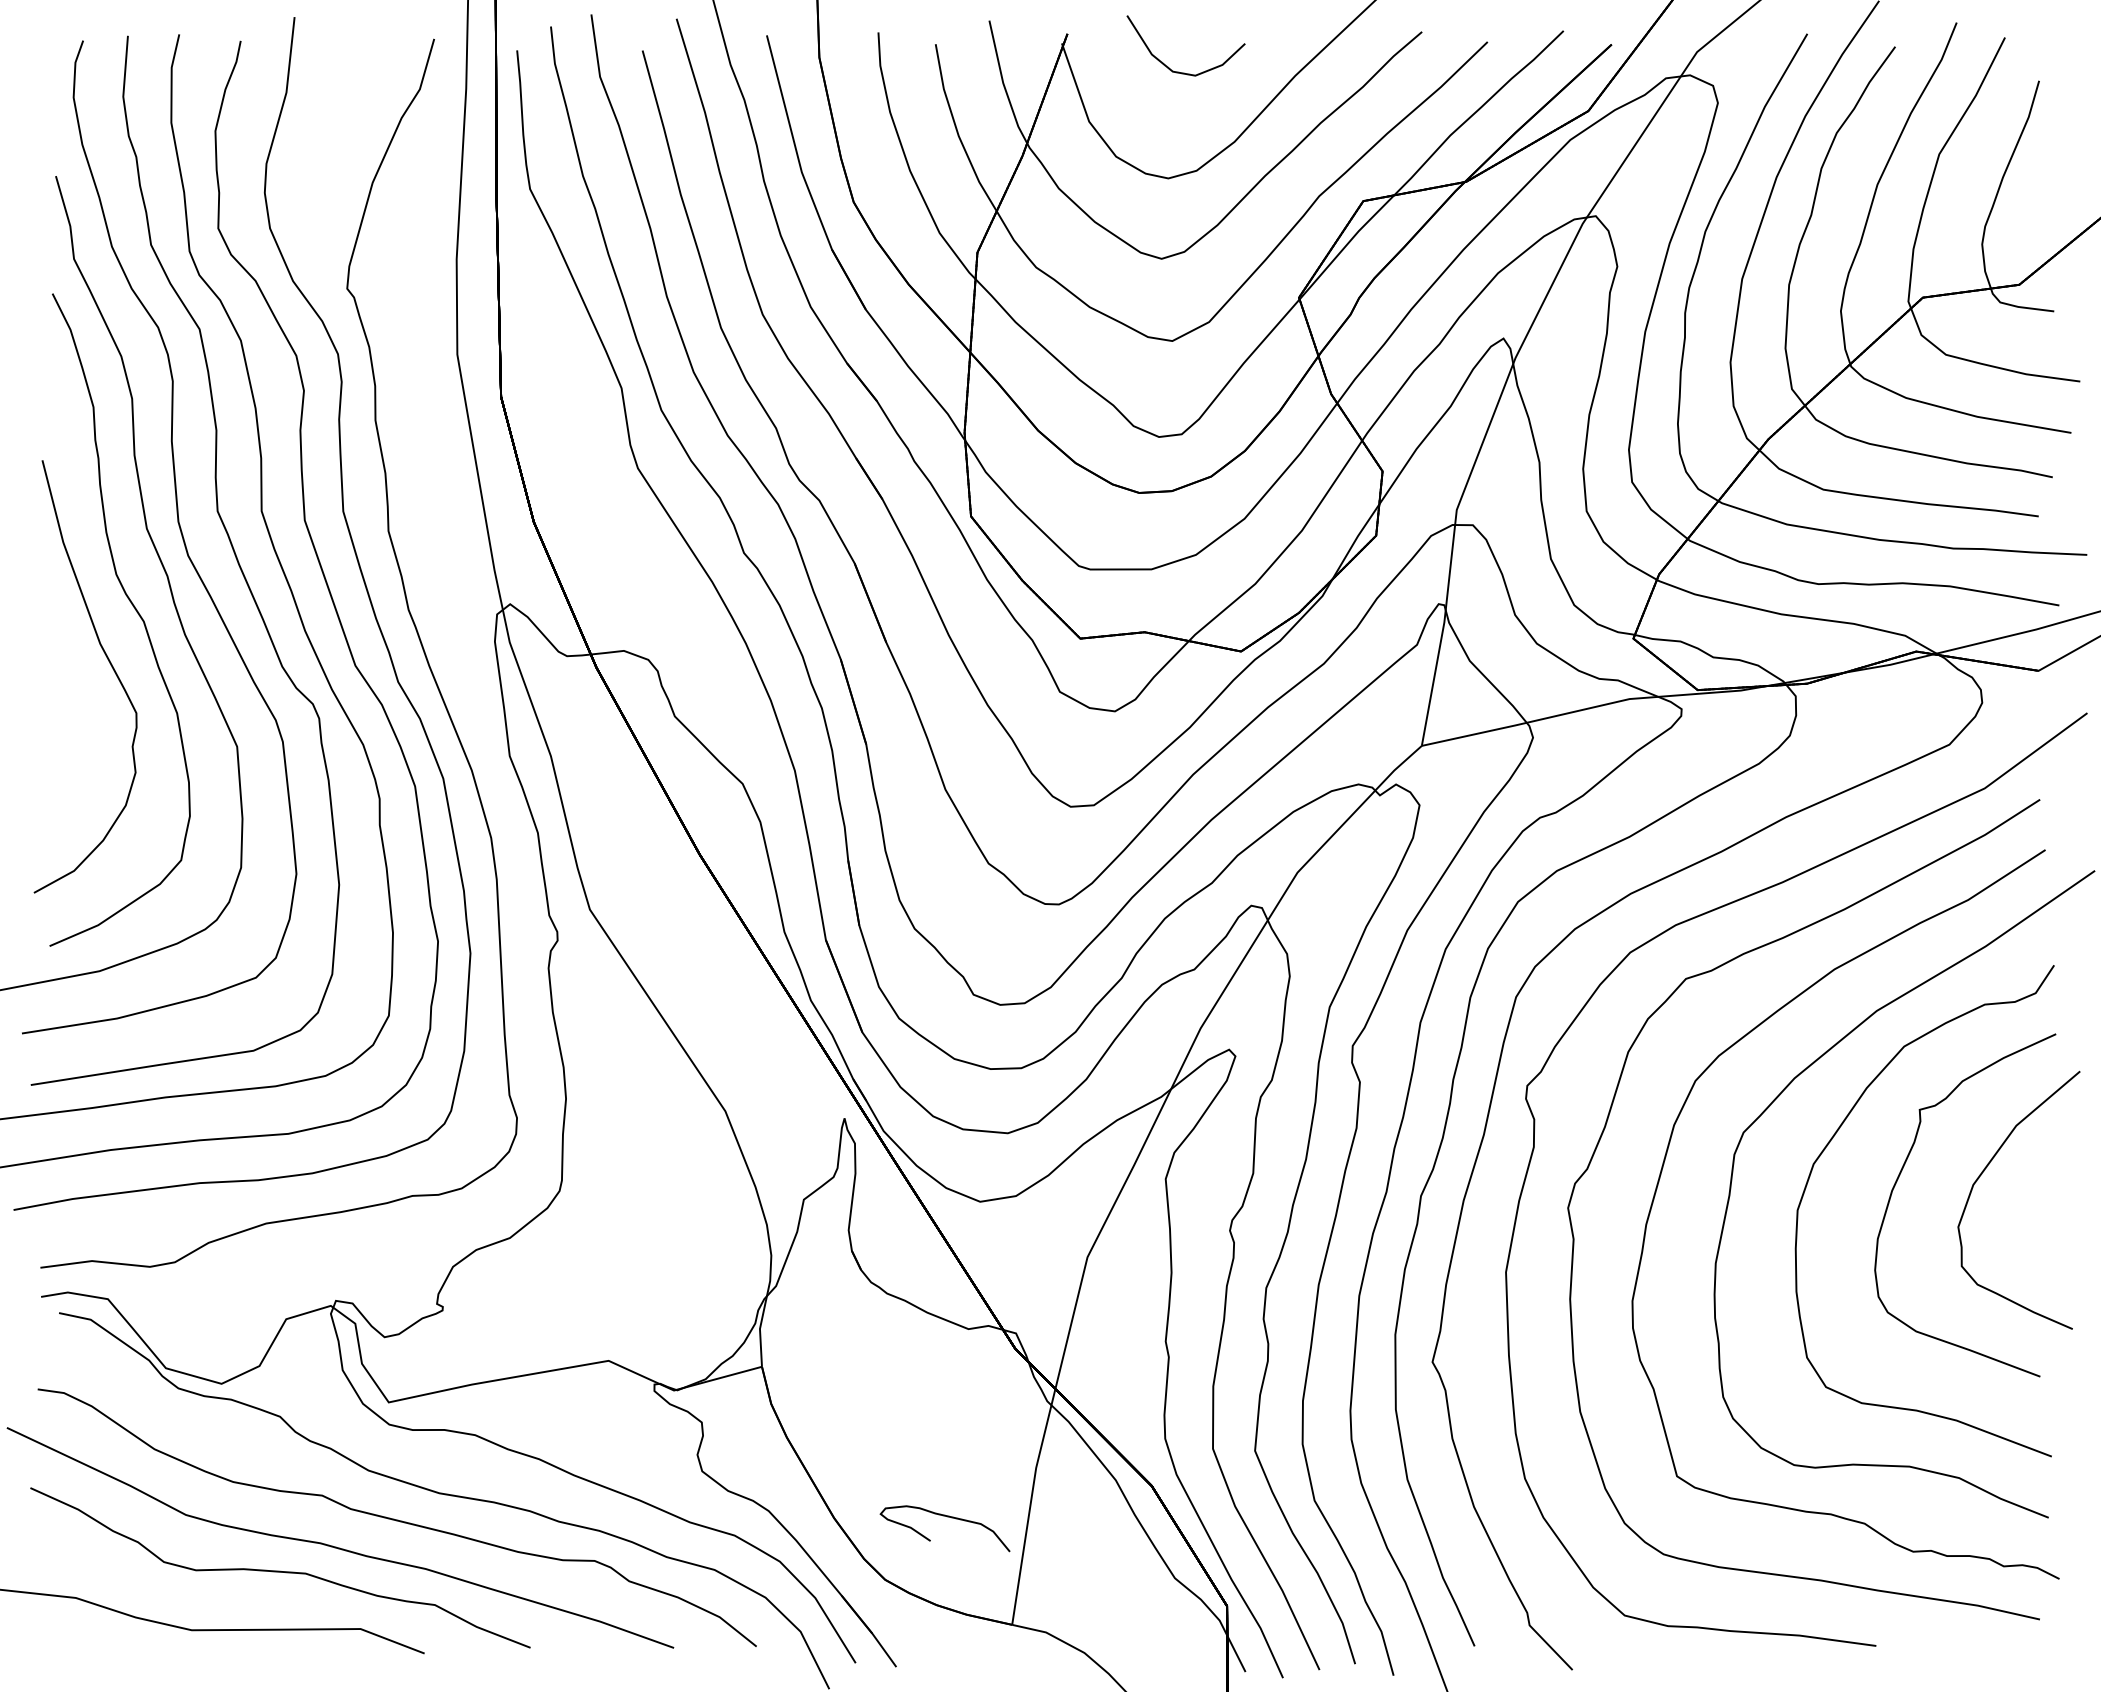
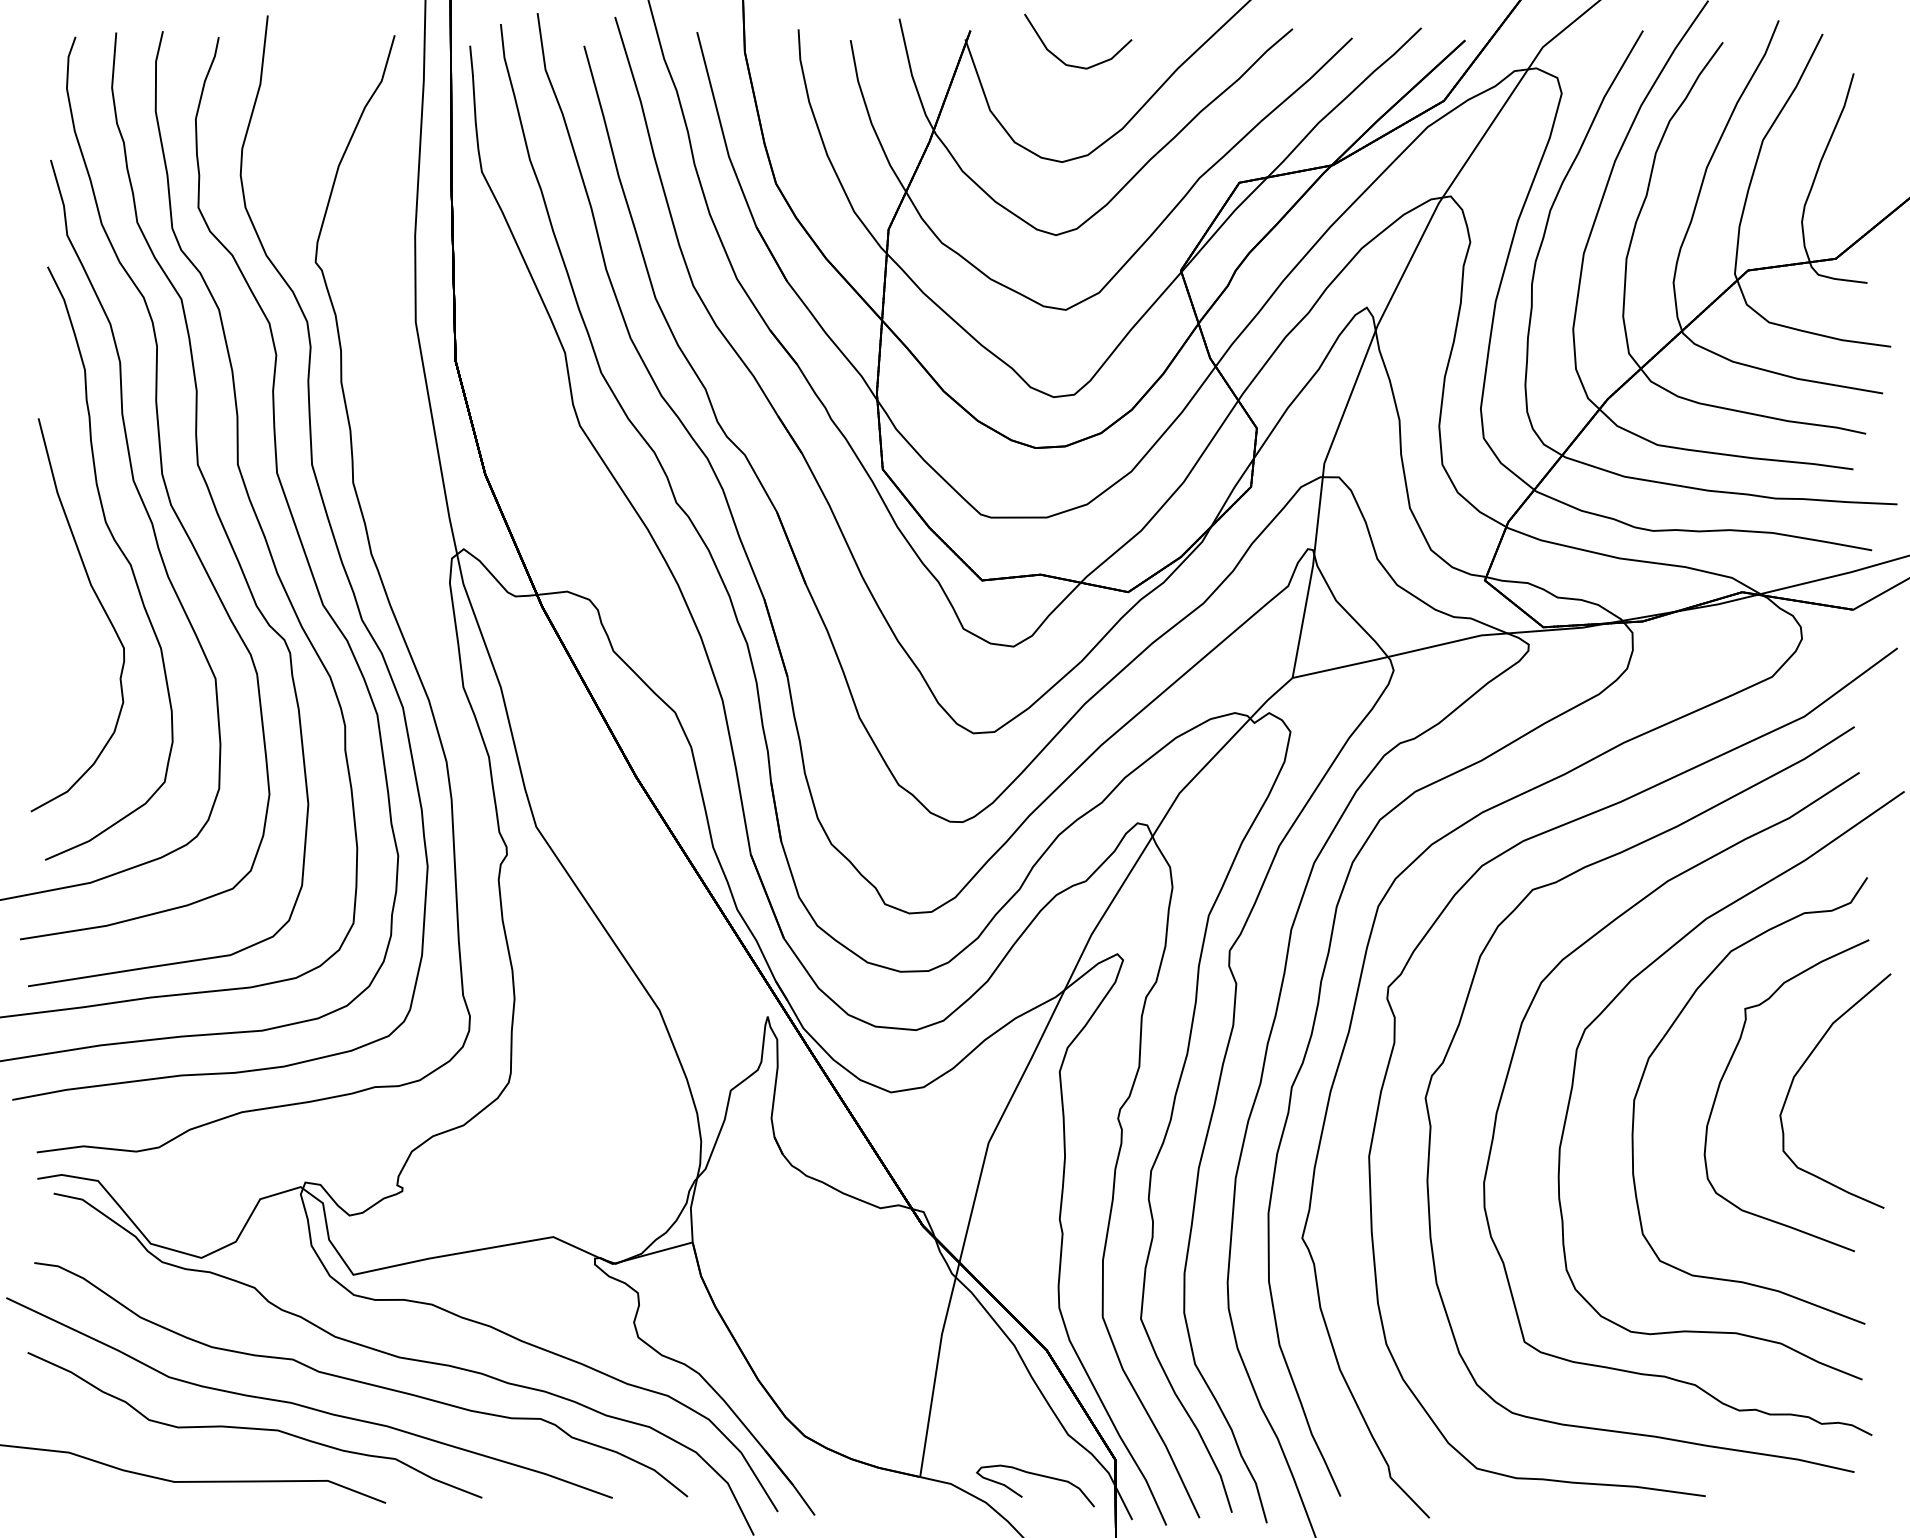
part: (947, 1517) -> (1037, 1475), moved

